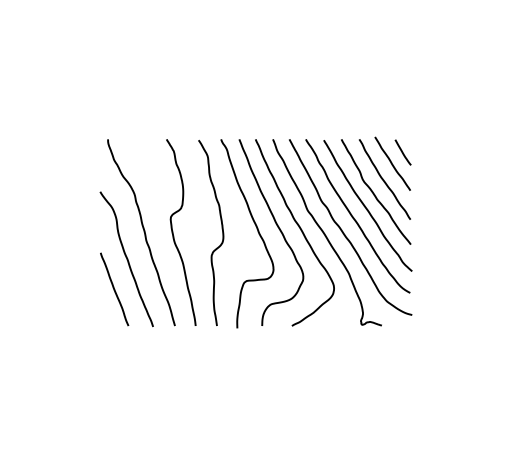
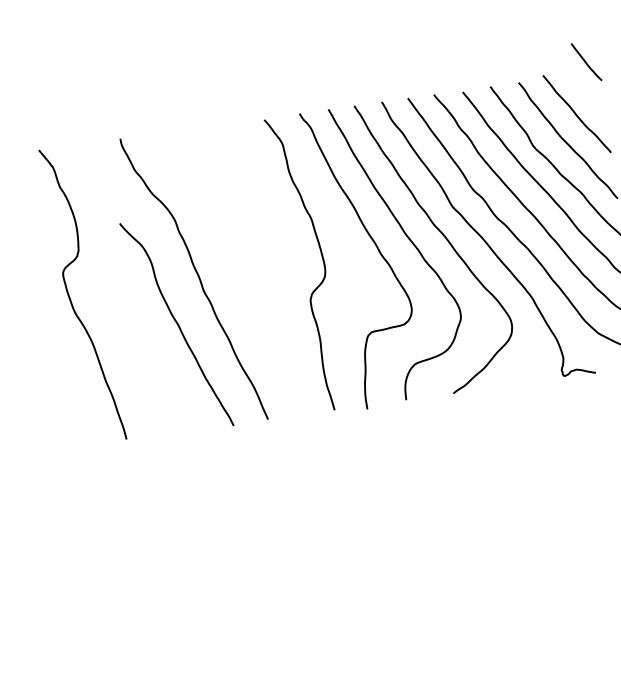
line: (402, 152) -> (585, 62), moved
curve: (174, 235) -> (72, 300), moved
line: (114, 289) -> (164, 375), removed

